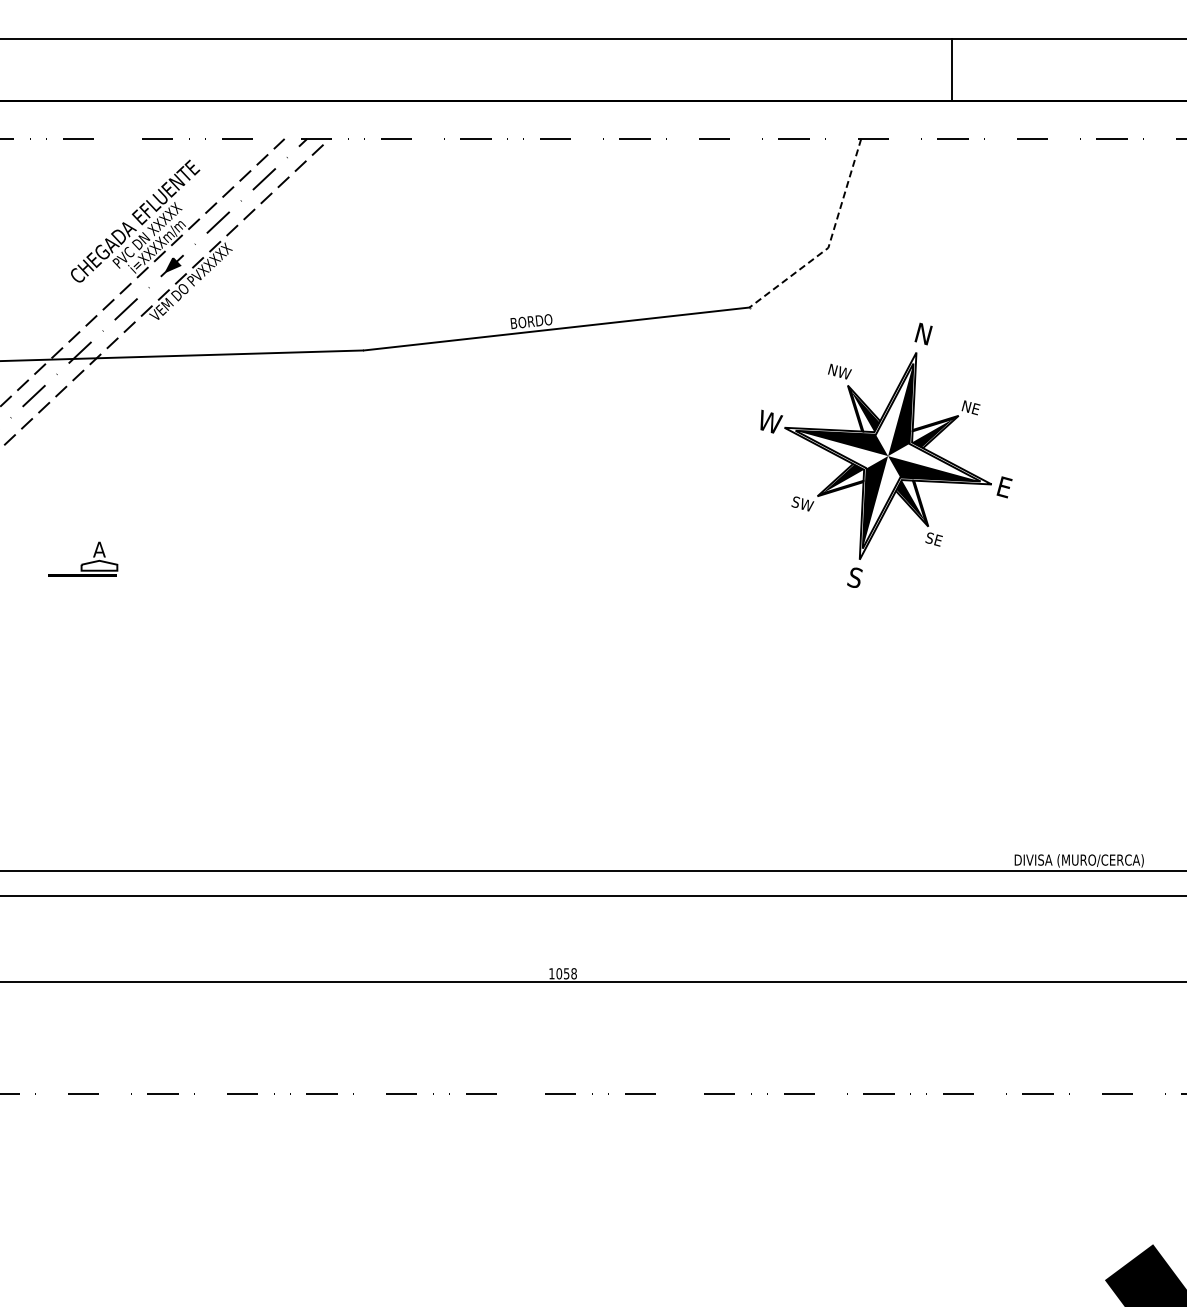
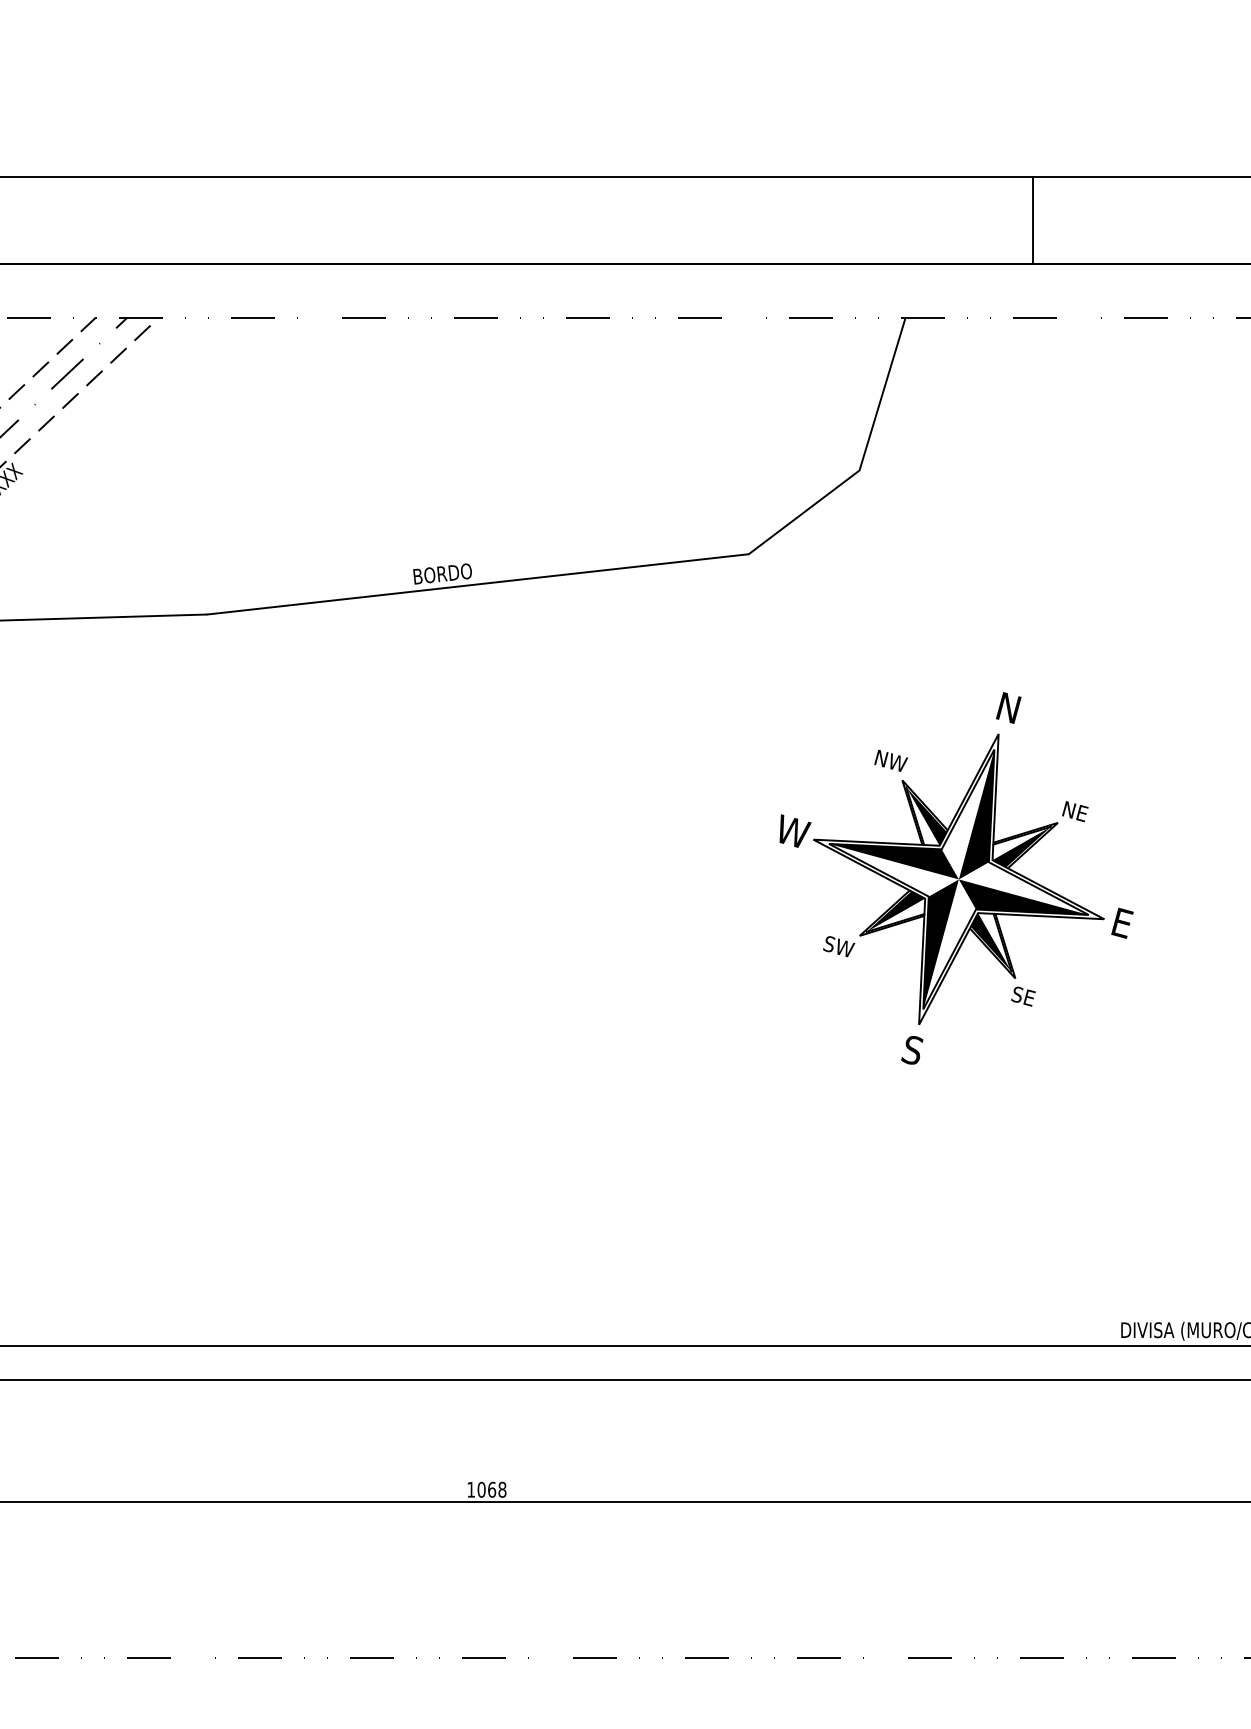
line: (830, 242) -> (862, 462), dashed -> solid
part: (886, 454) -> (956, 877), moved
text: (566, 973) -> (491, 1489), 1058 -> 1068

